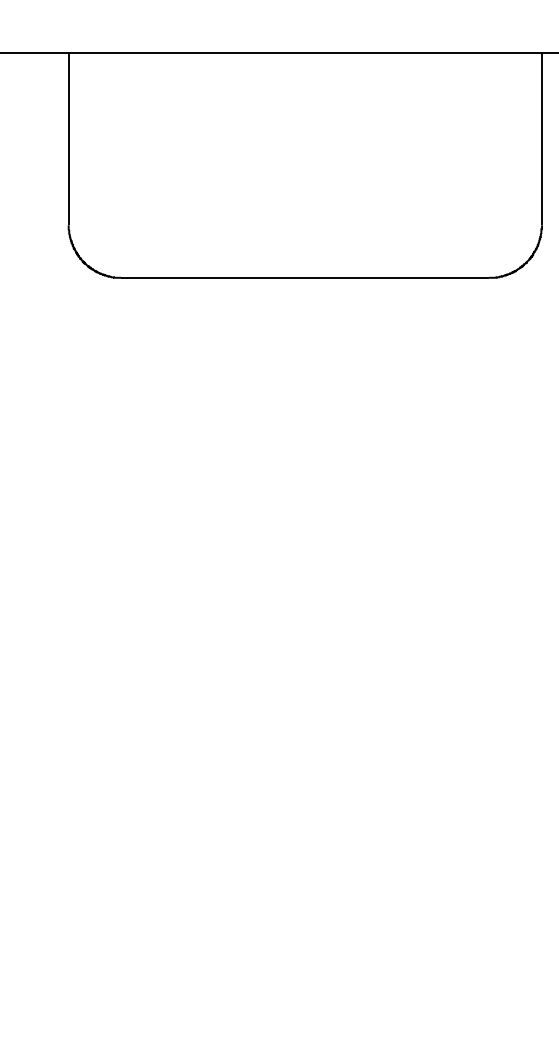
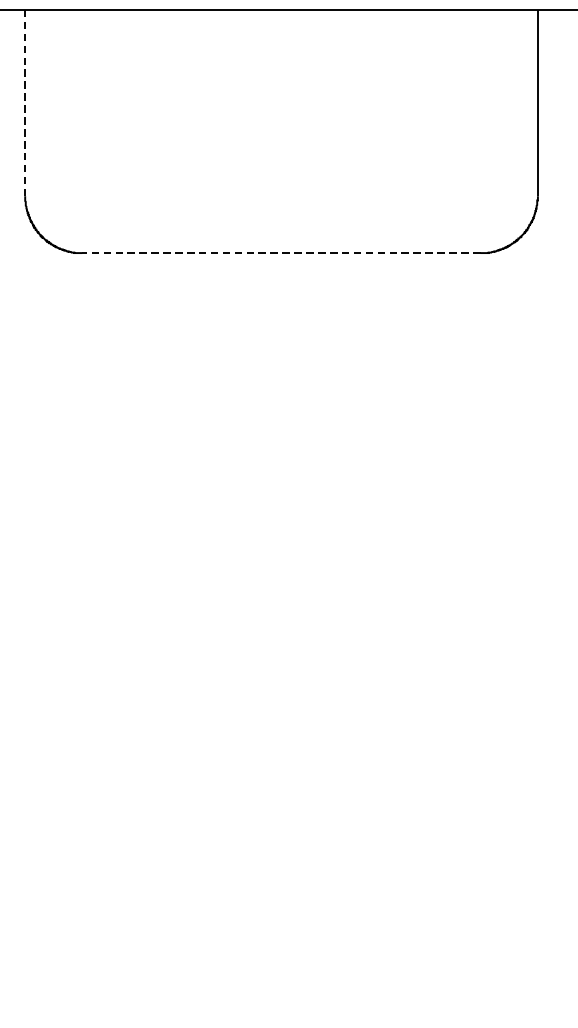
line: (68, 138) -> (24, 102), solid -> dashed
line: (305, 277) -> (281, 252), solid -> dashed

